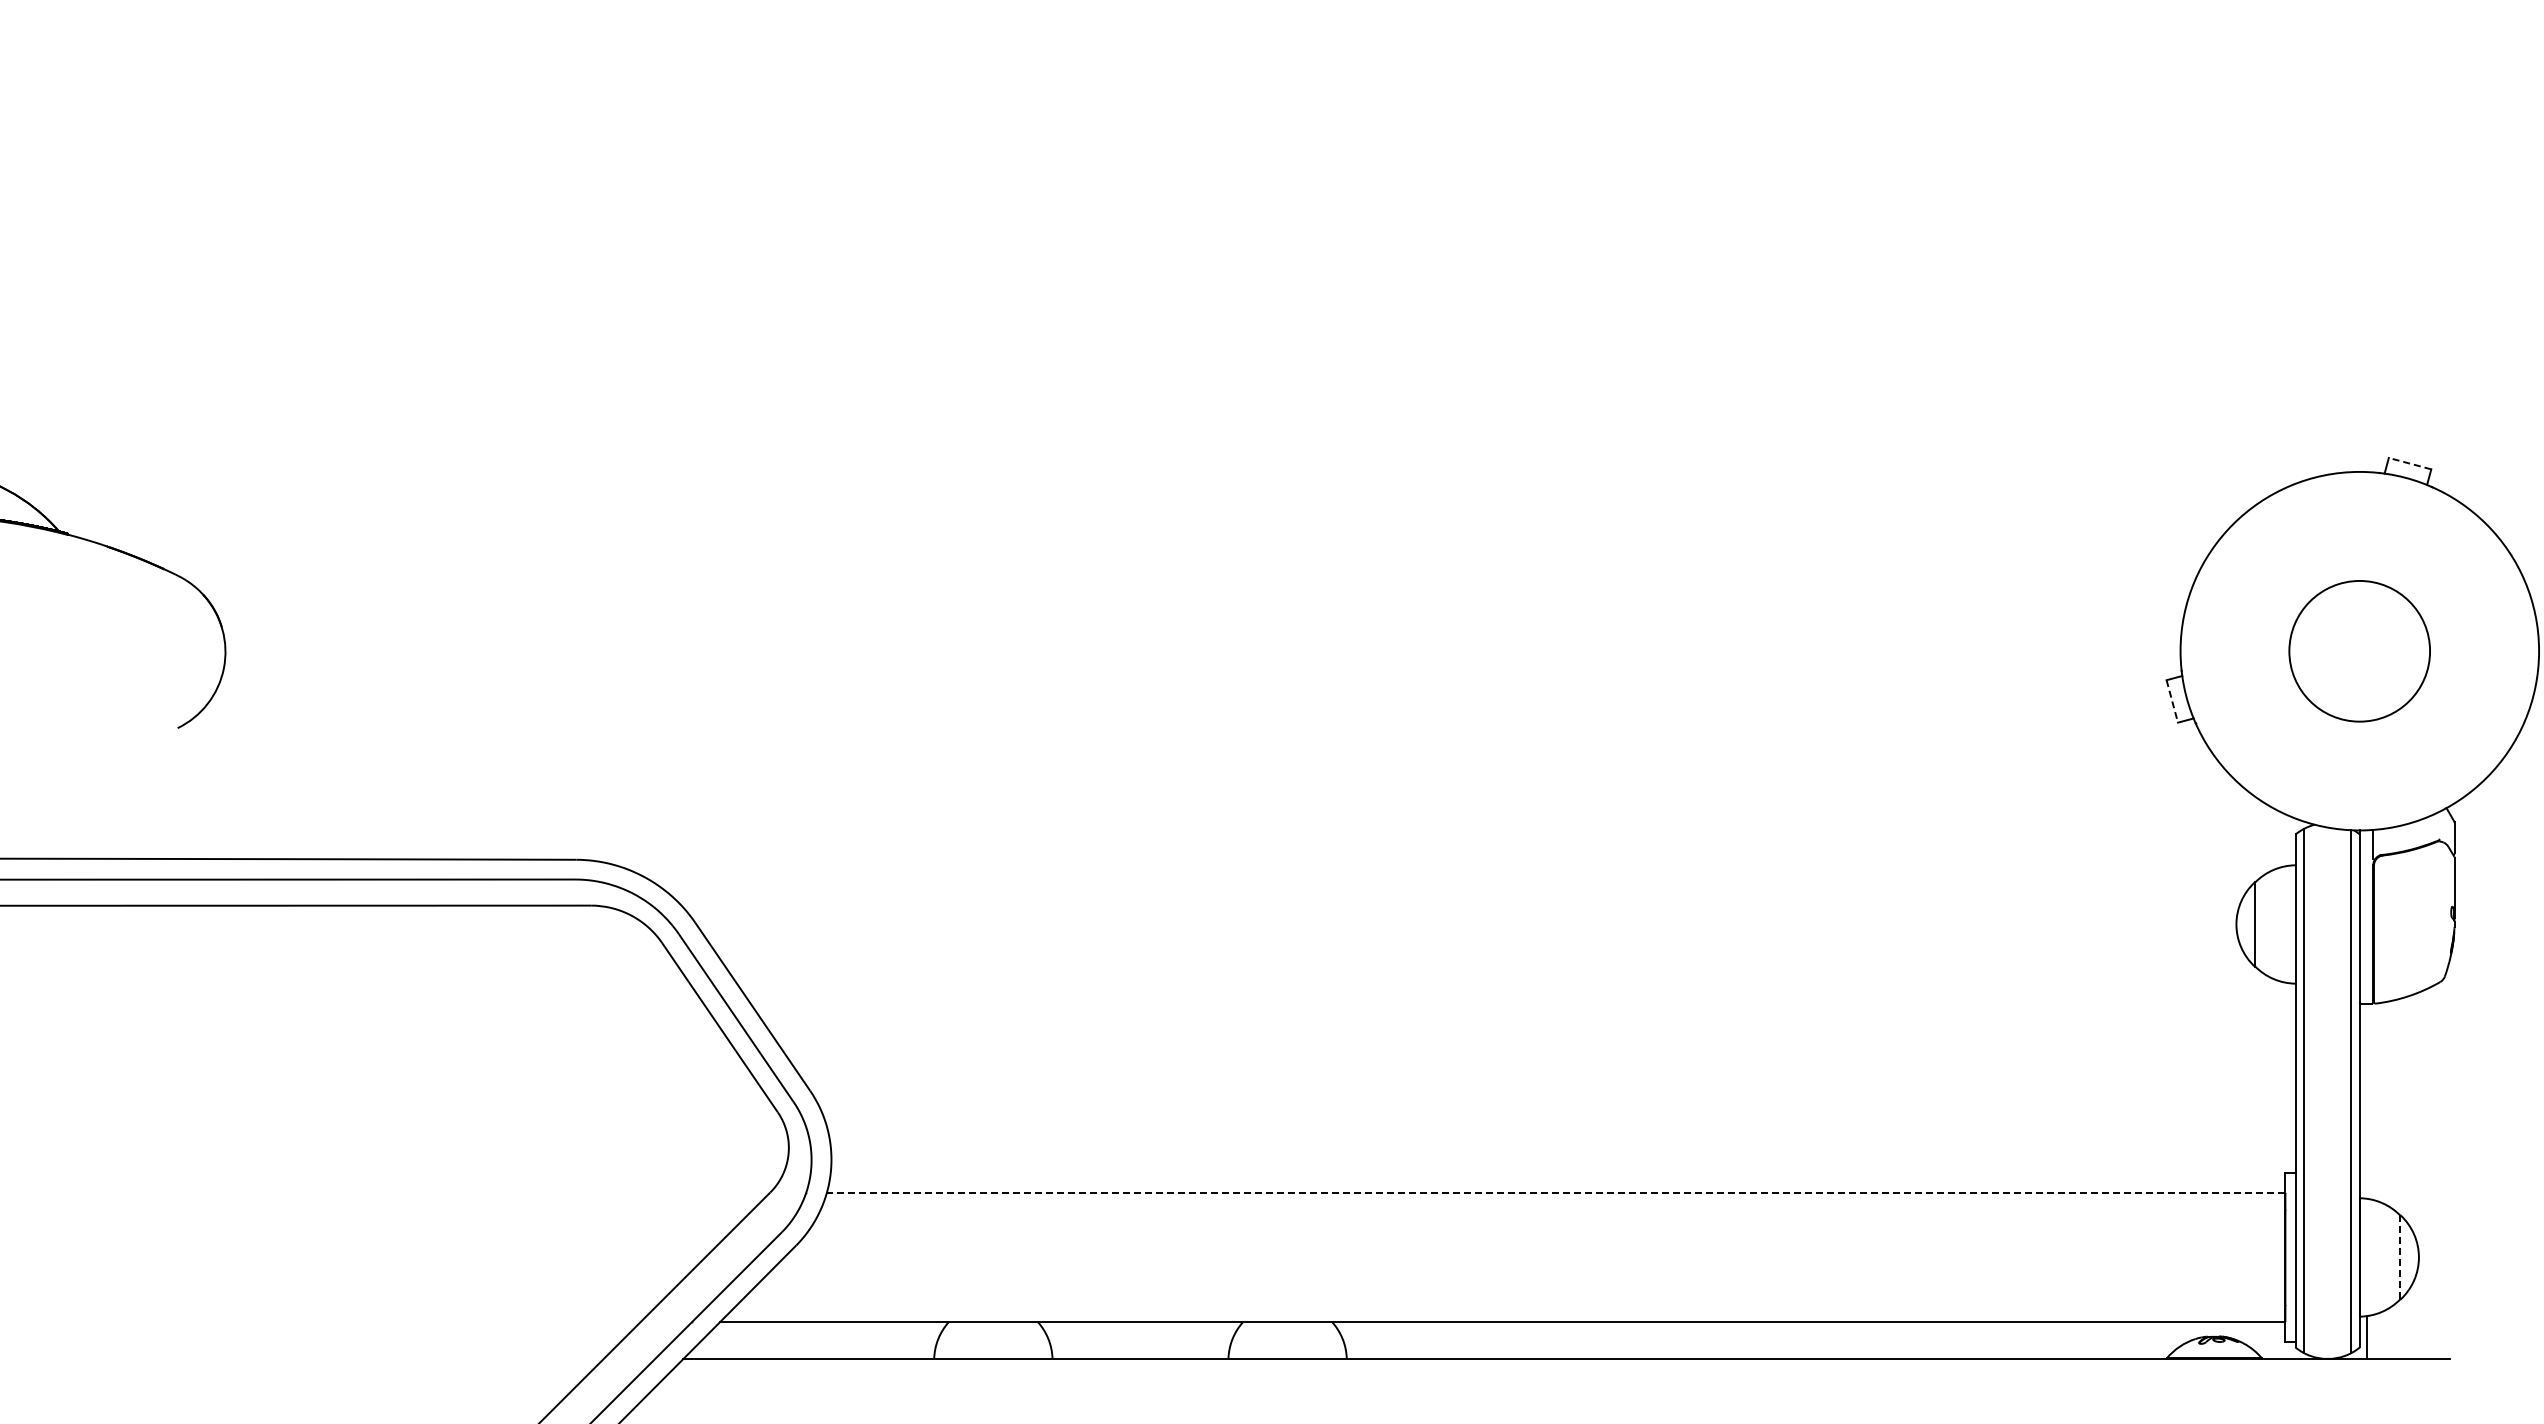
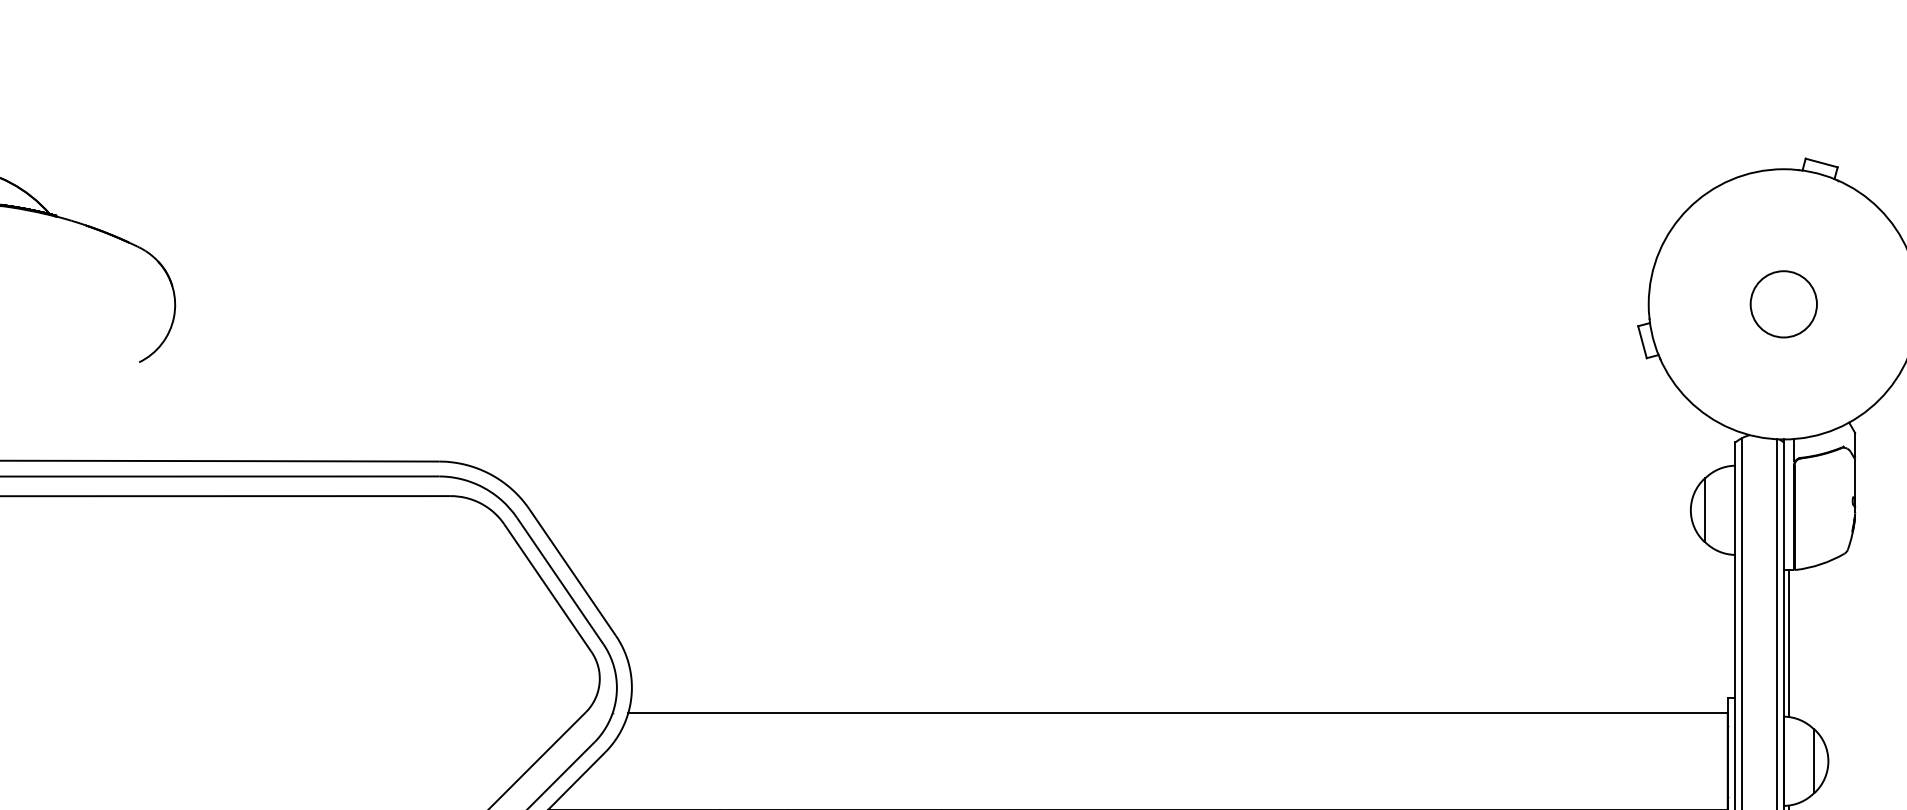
line: (2410, 463) -> (1822, 162), dashed -> solid
circle: (2359, 650) -> (1783, 303), size x0.62
line: (2172, 701) -> (1642, 342), dashed -> solid
line: (2366, 1100) -> (1788, 642), added
line: (1555, 1193) -> (1177, 713), dashed -> solid
line: (2400, 1257) -> (1814, 761), dashed -> solid

